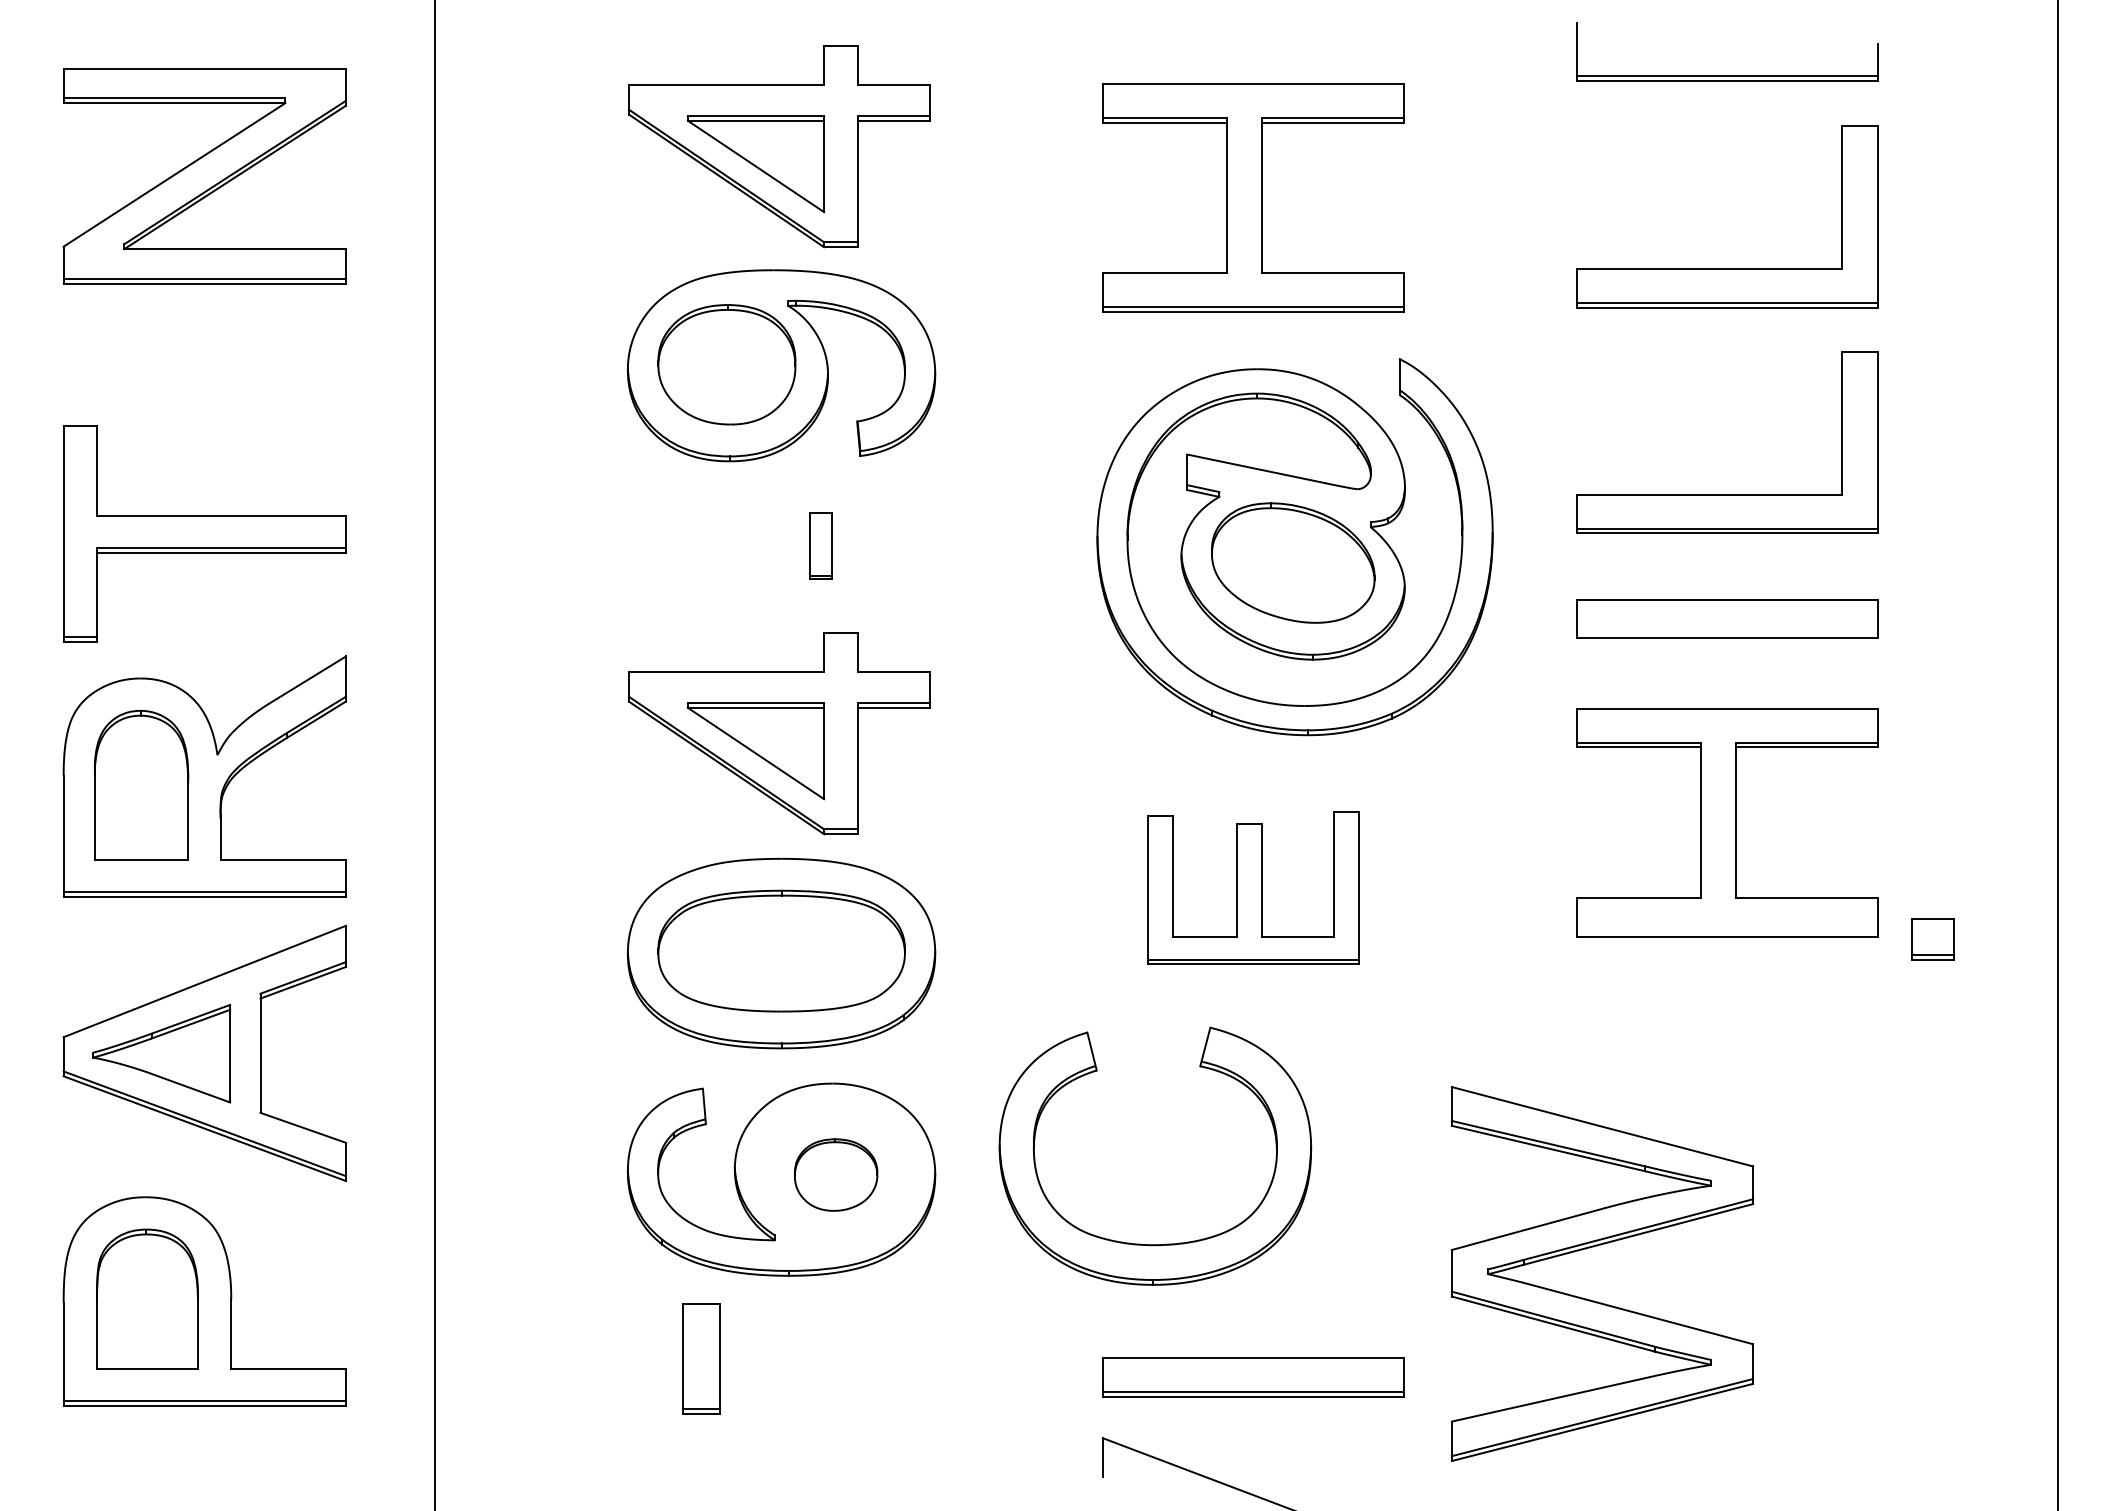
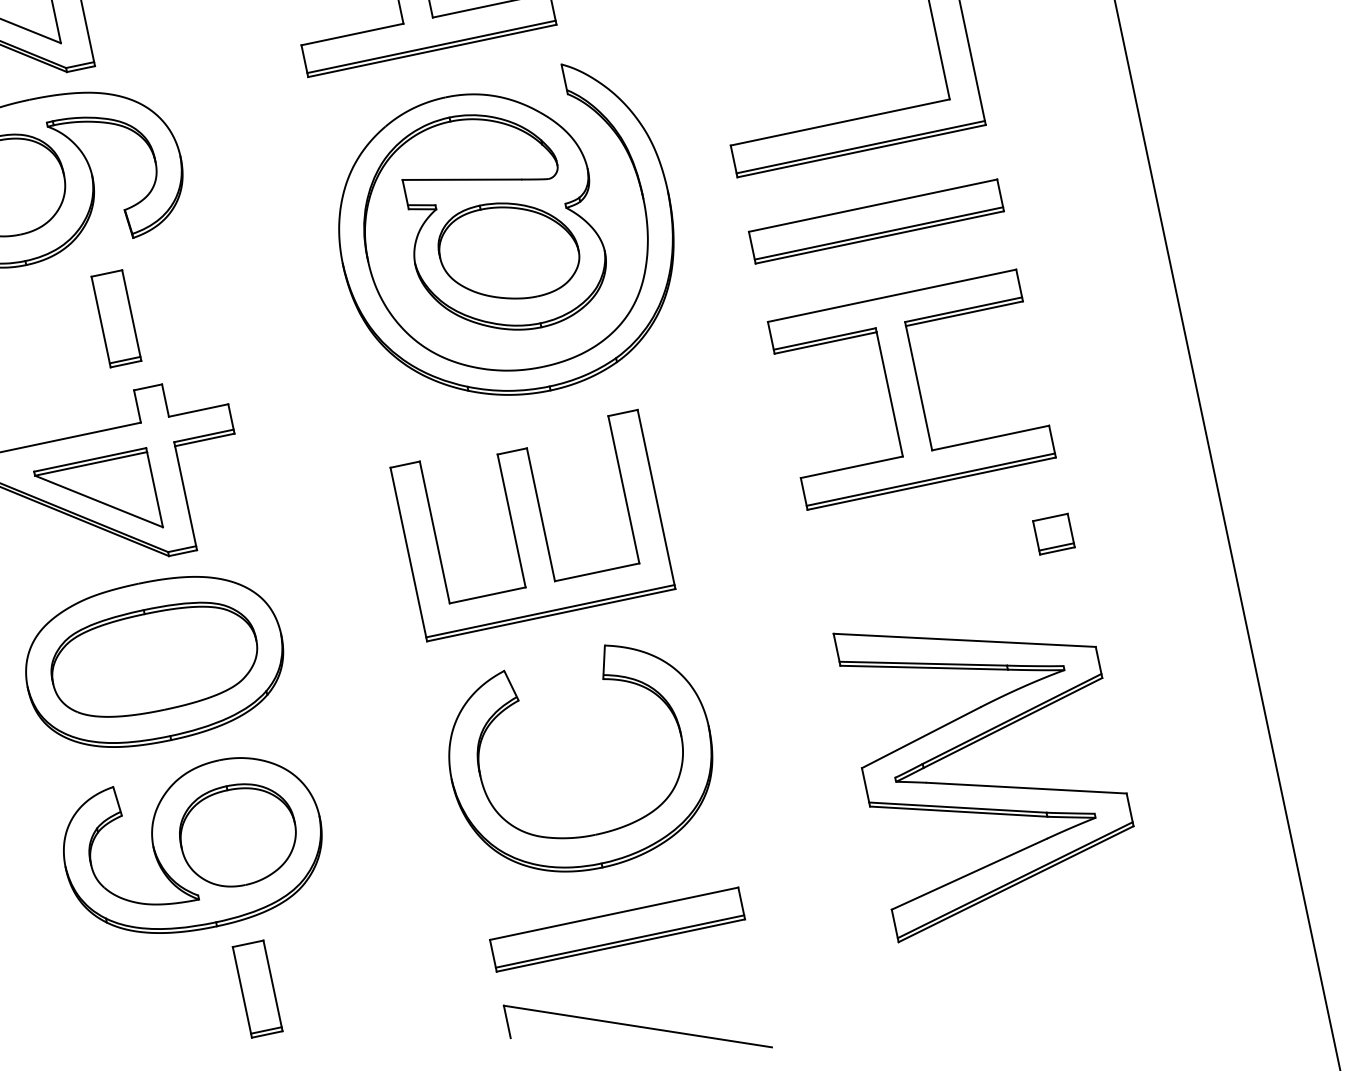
part: (821, 545) -> (116, 318), size x1.67
line: (1727, 633) -> (879, 233), added
part: (1253, 887) -> (532, 525), size x1.43
line: (1727, 931) -> (930, 479), added
part: (1932, 939) -> (1053, 534), moved
part: (835, 1174) -> (237, 834), size x1.67
part: (1166, 1243) -> (606, 831), moved
part: (1593, 1247) -> (978, 741), moved
part: (701, 1358) -> (257, 988), moved

